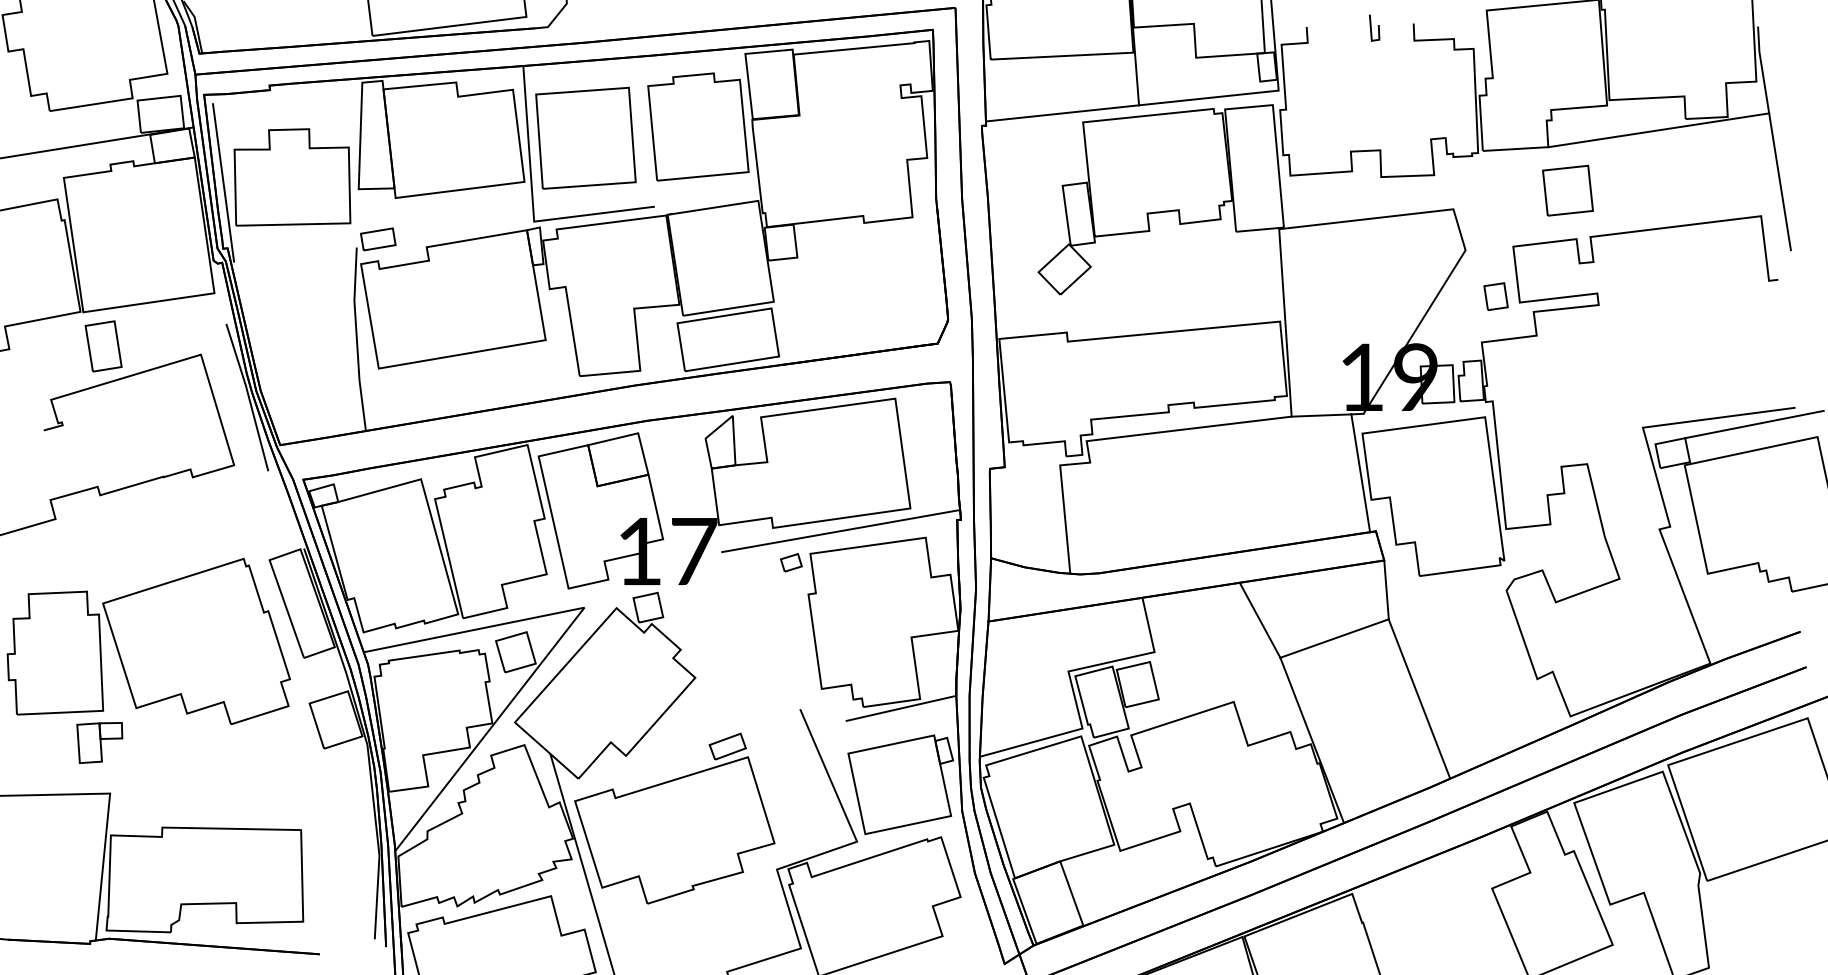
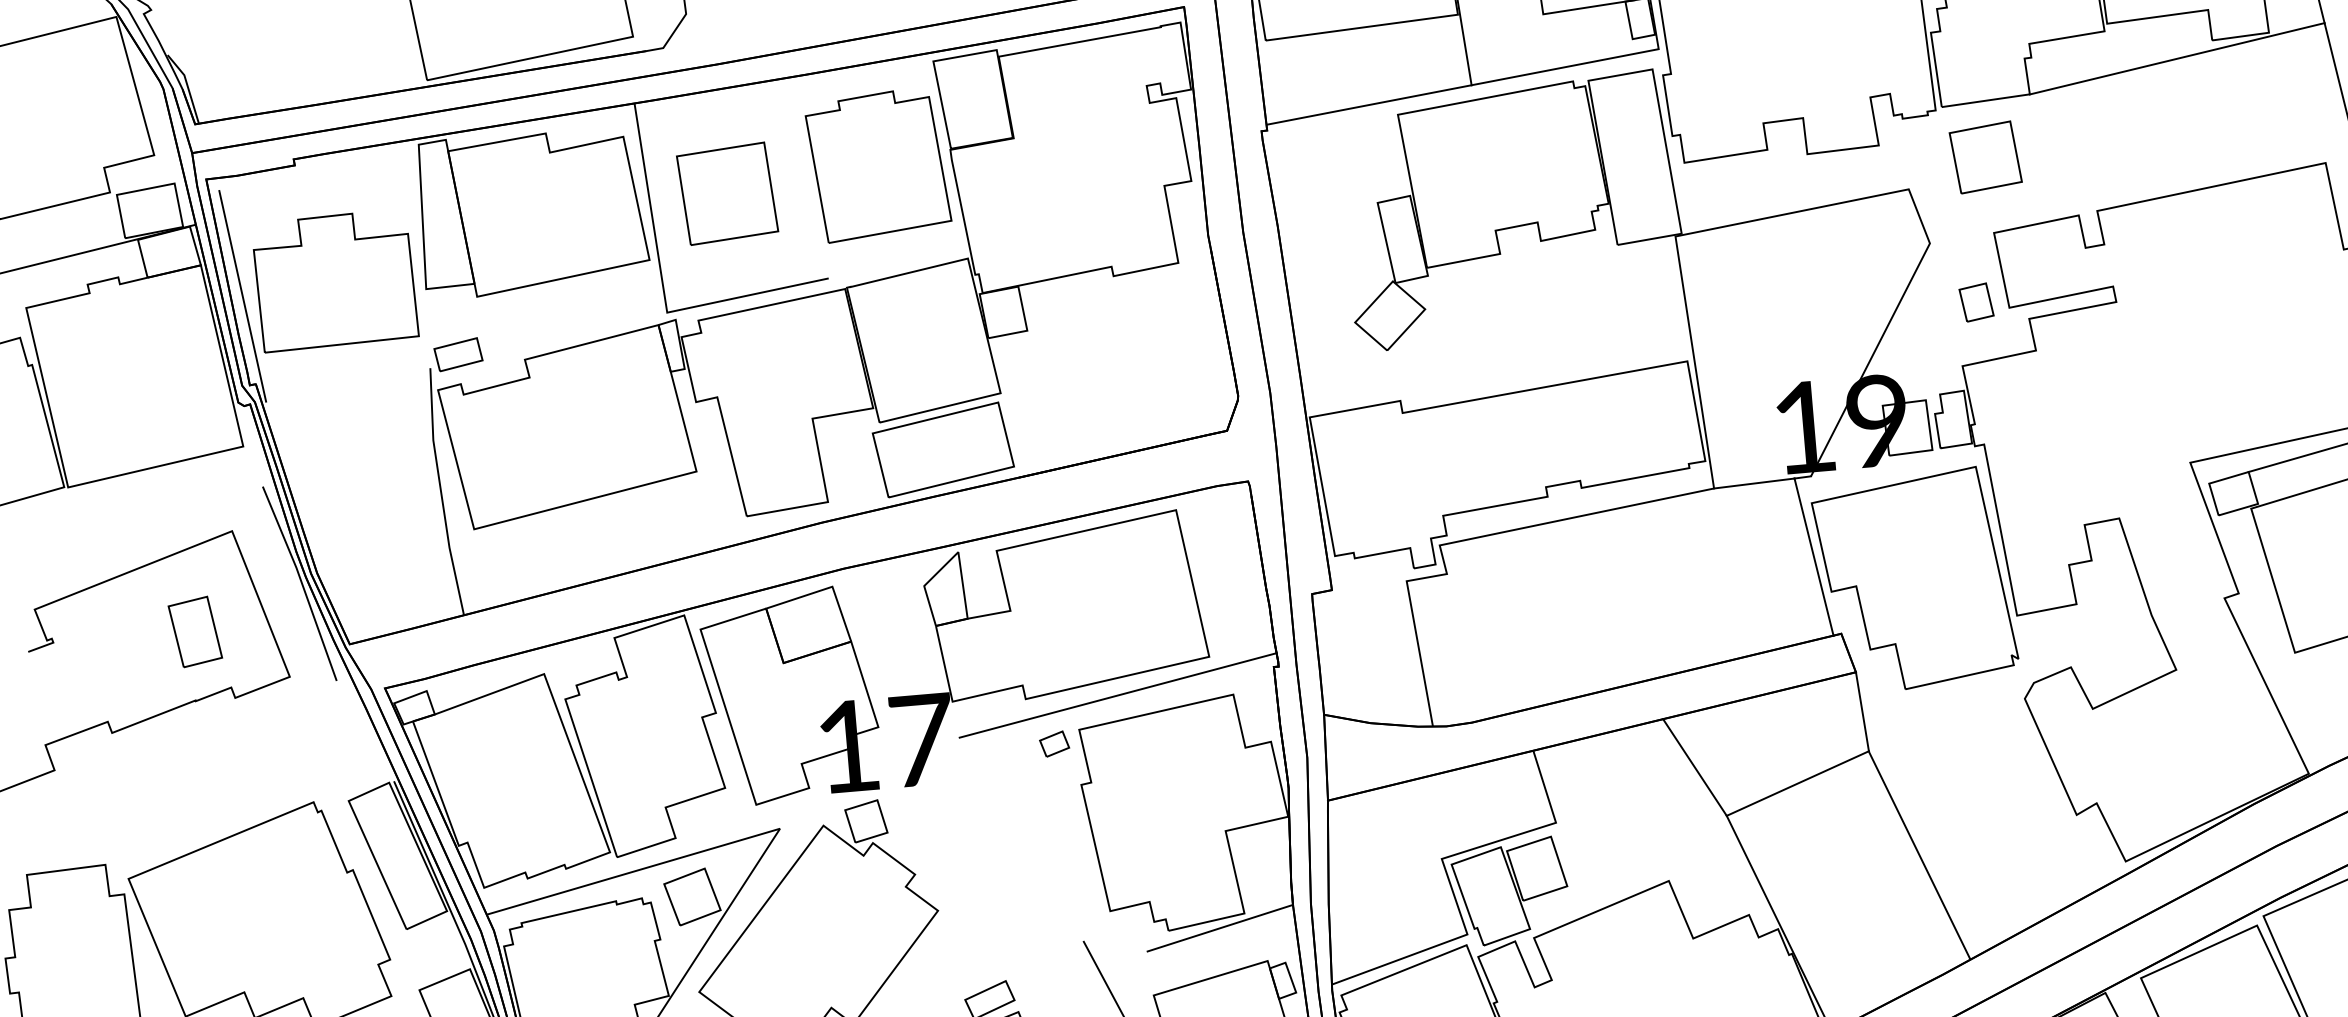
part: (585, 137) -> (726, 192), size x0.7
part: (1567, 190) -> (1985, 157), moved
part: (103, 346) -> (195, 632), moved

